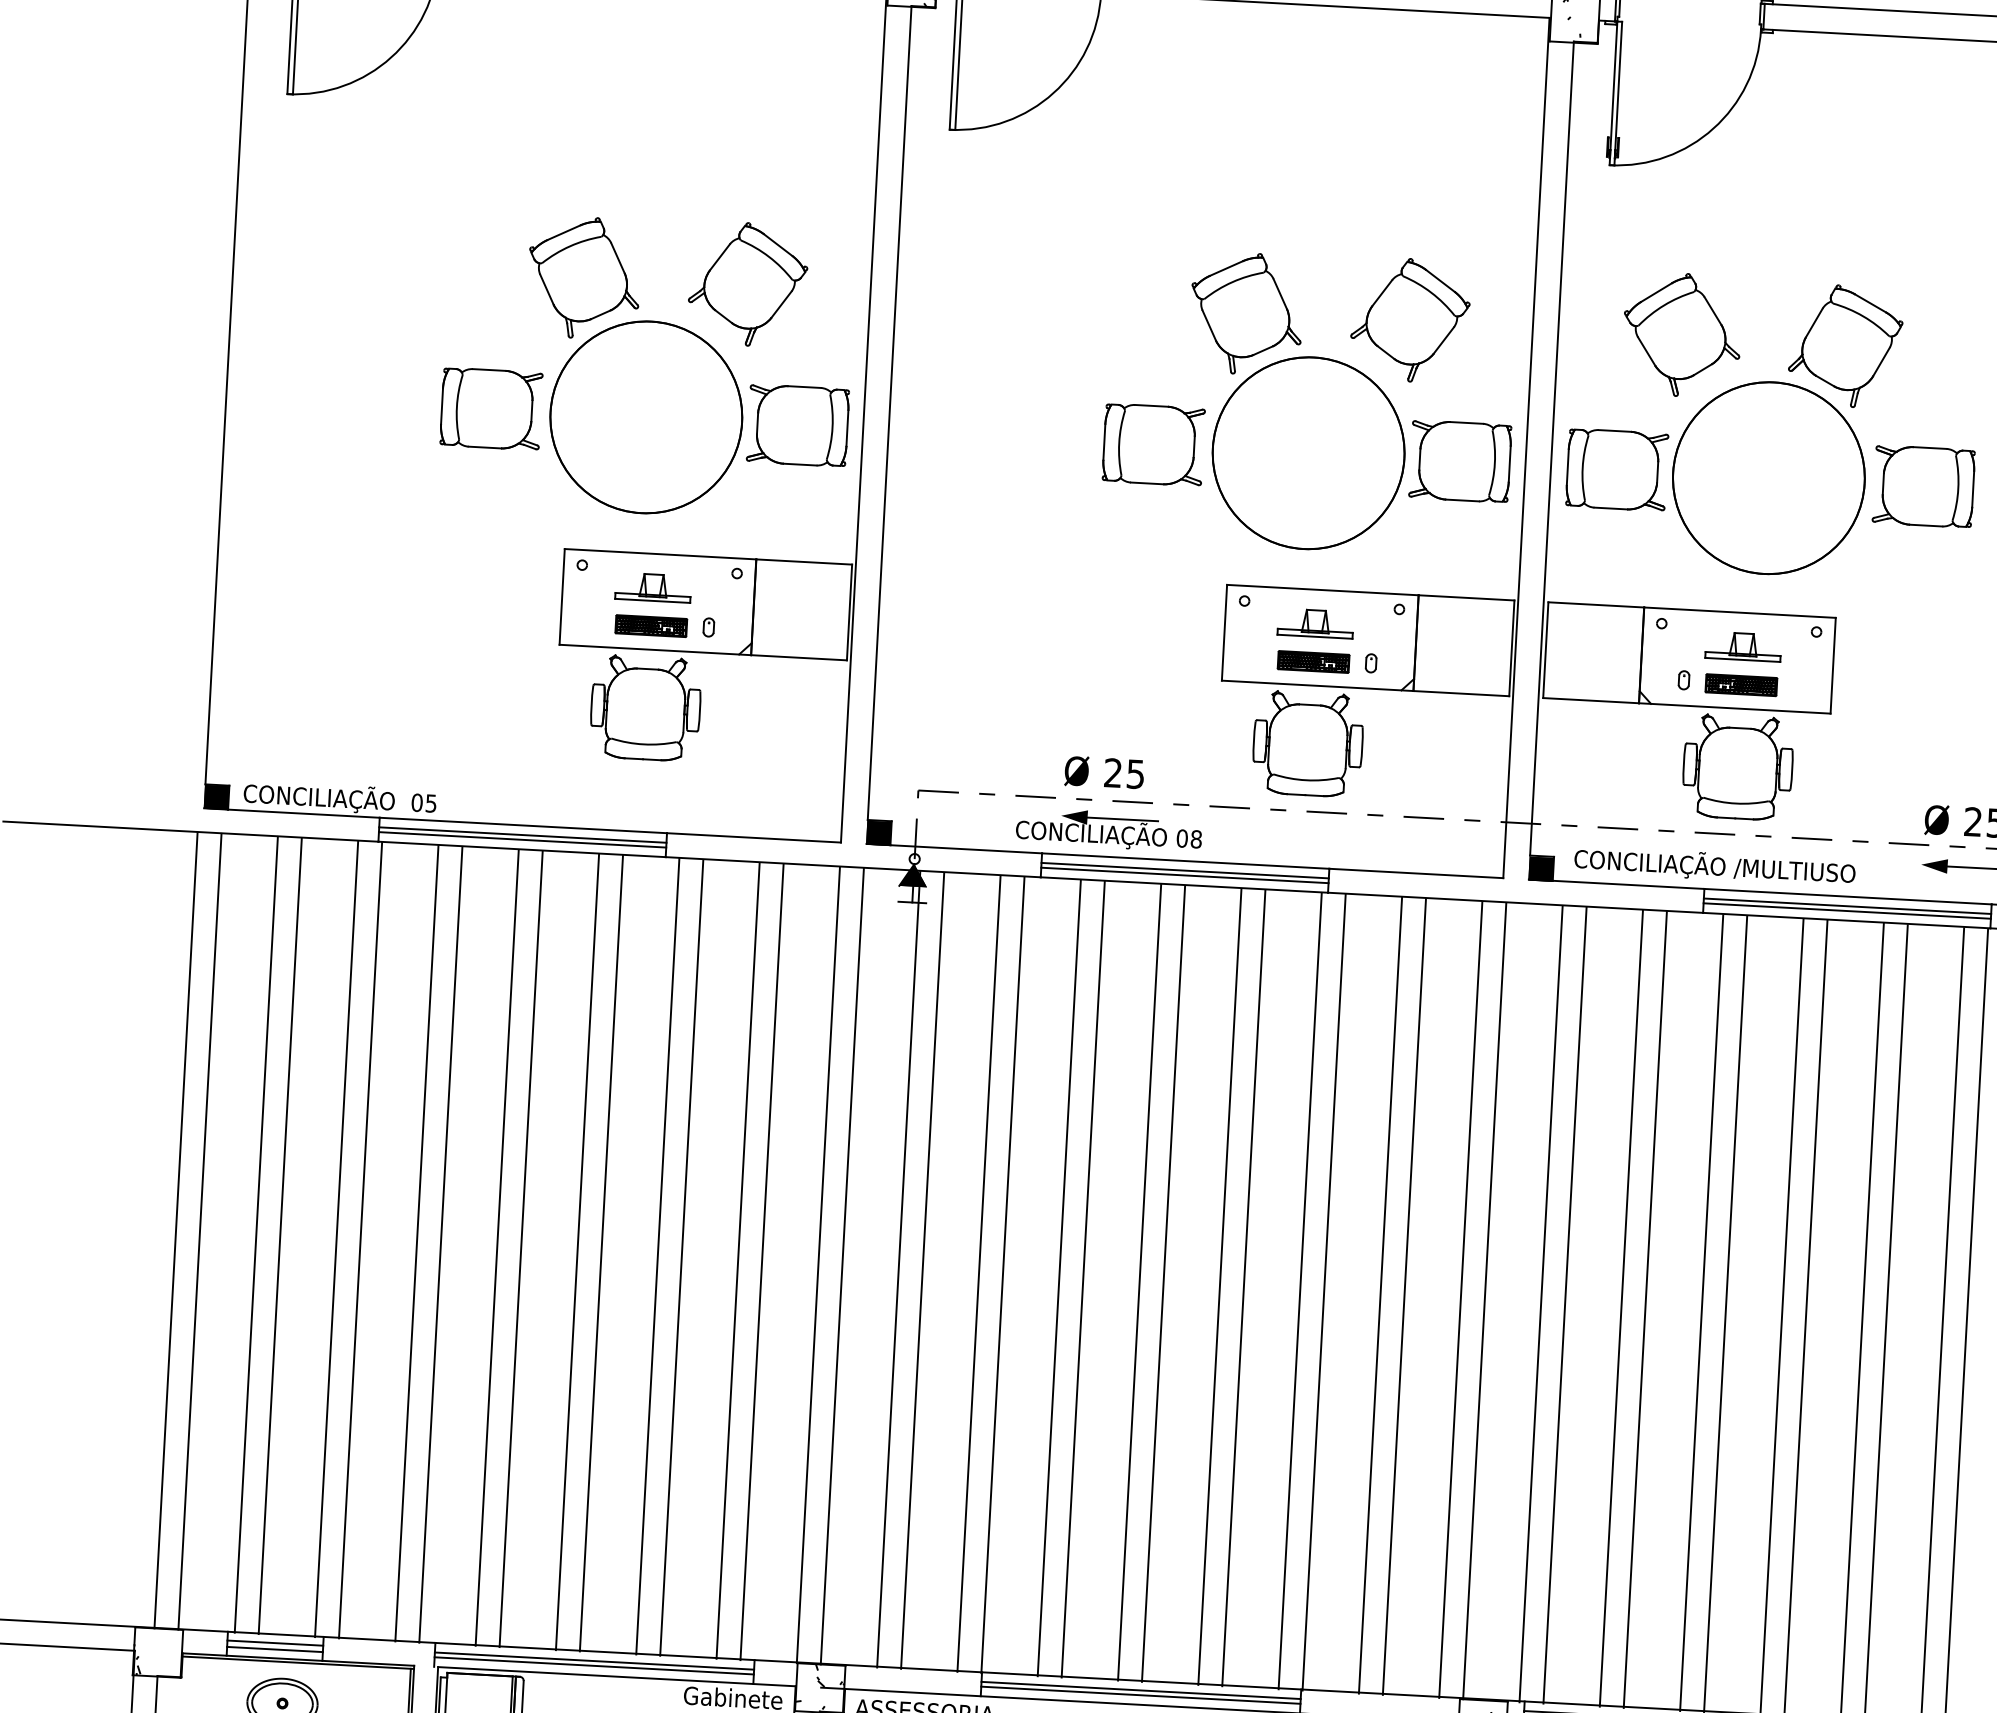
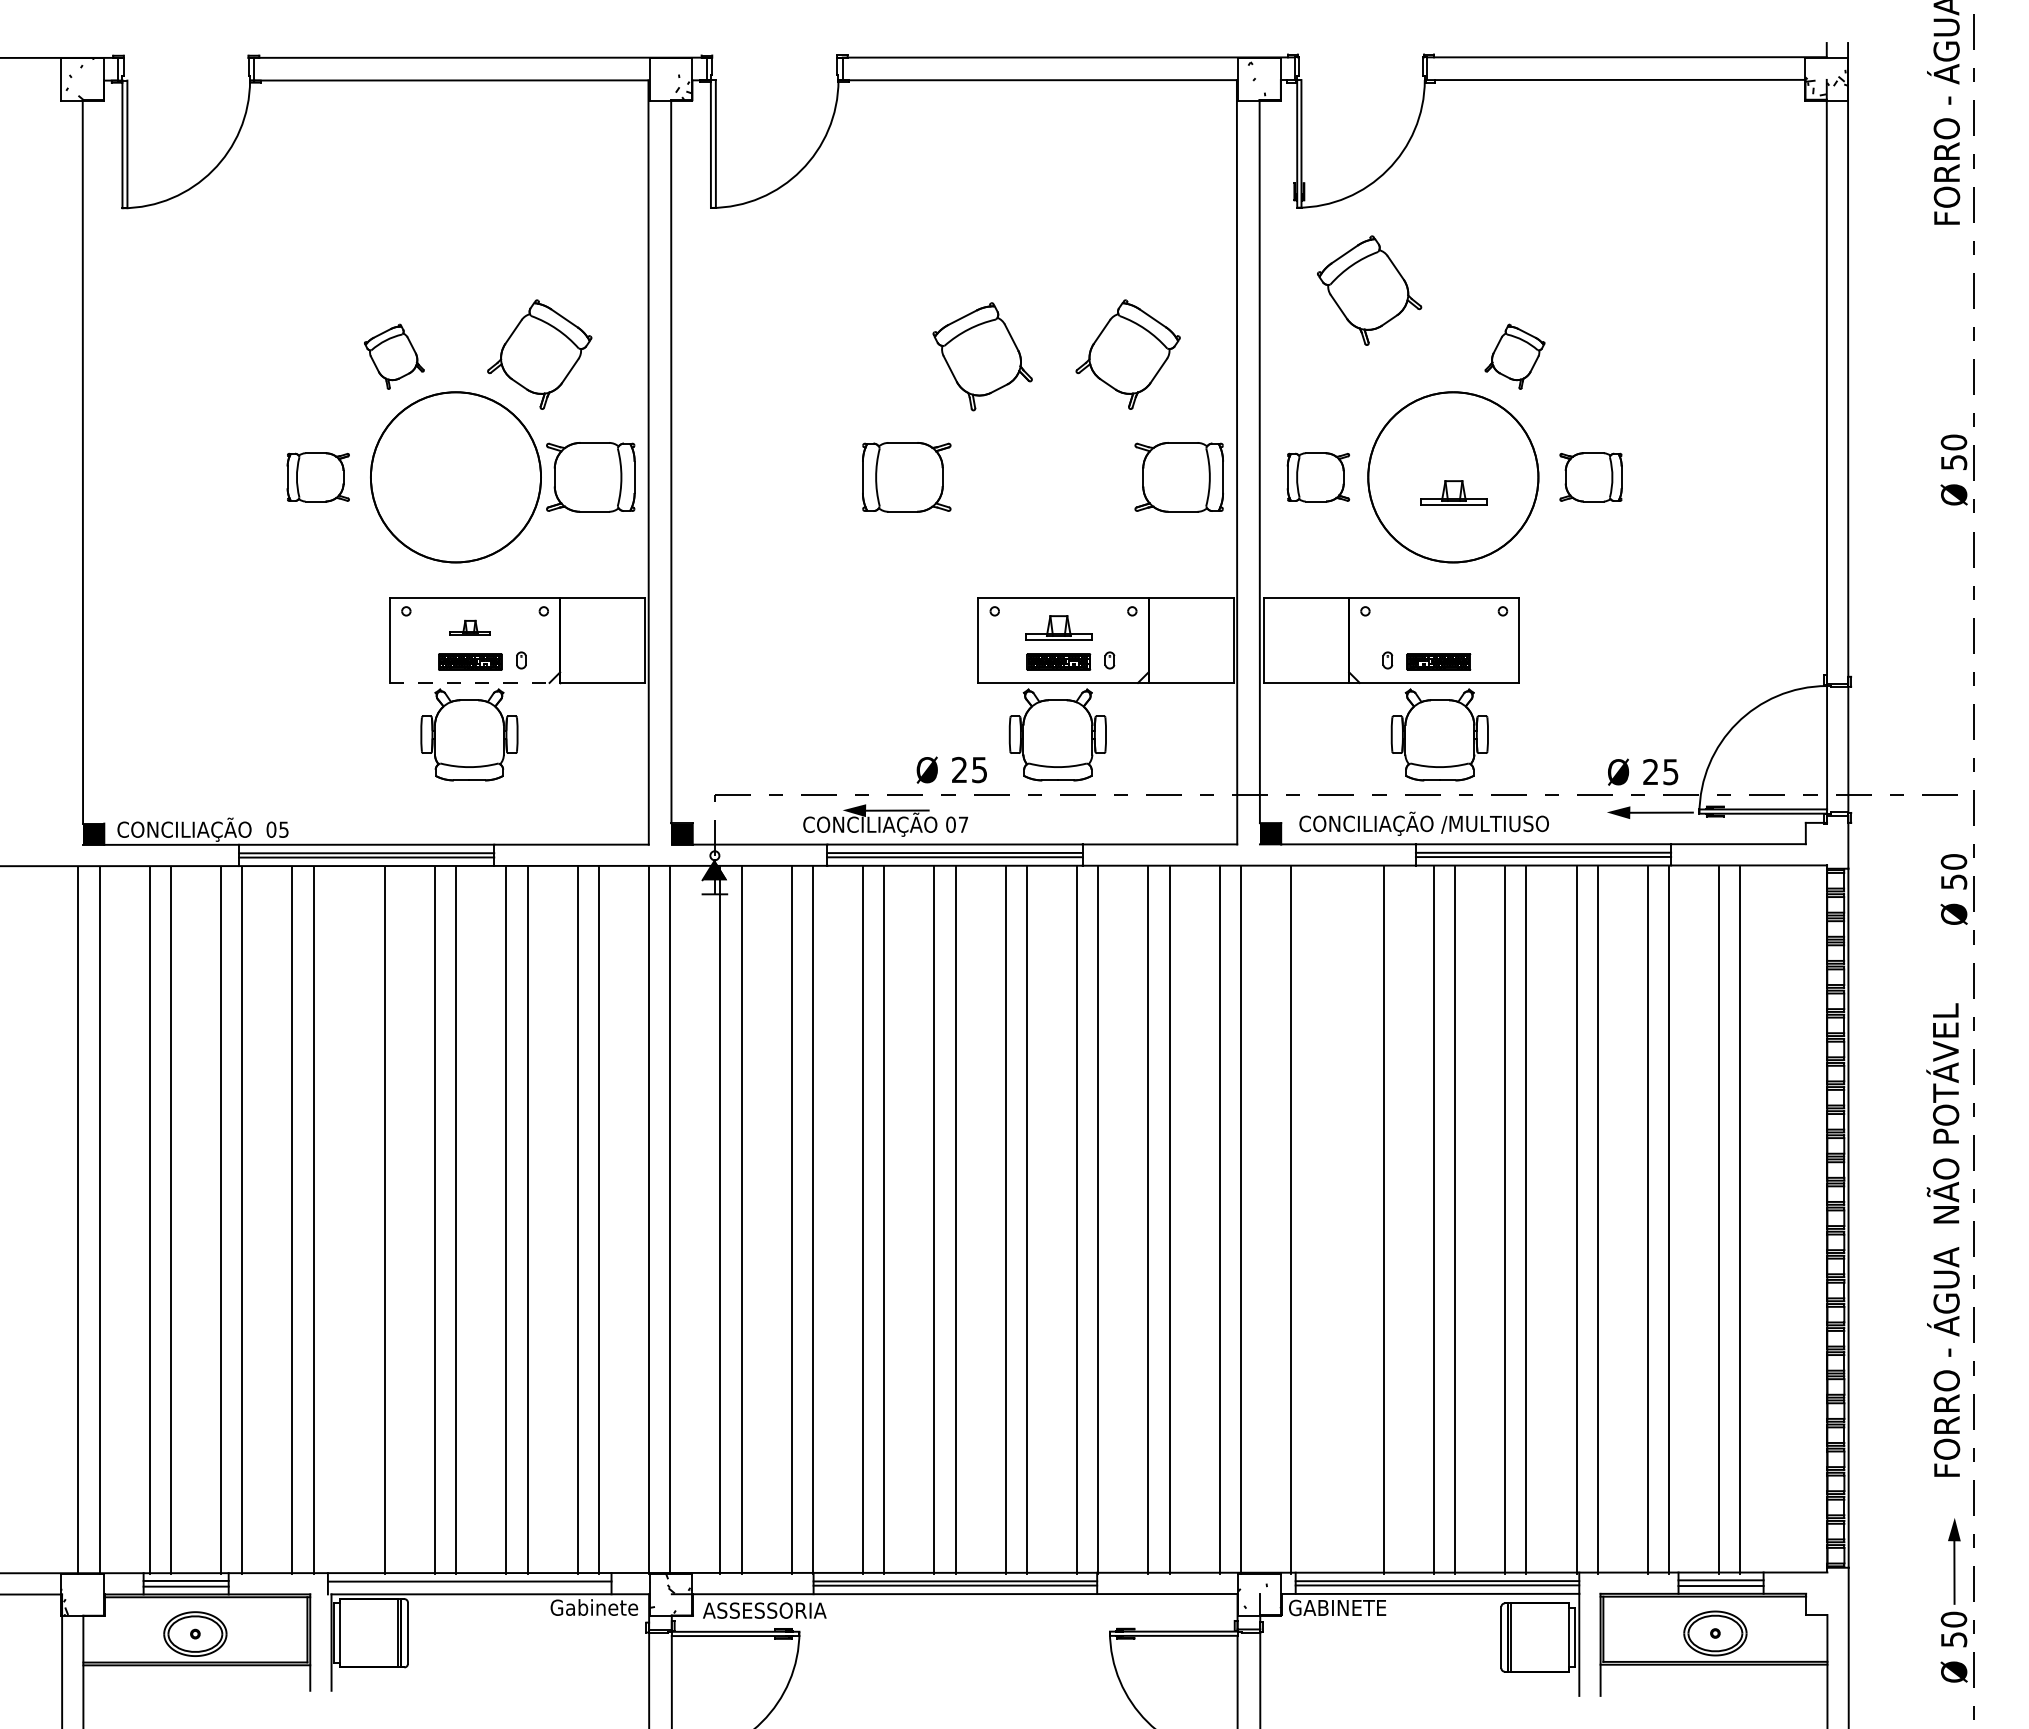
part: (584, 277) -> (394, 356), size x0.6
part: (1682, 334) -> (1369, 290), moved
part: (1845, 345) -> (1514, 356), size x0.6
part: (491, 409) -> (318, 477), size x0.7
part: (1308, 453) -> (1044, 477), removed
part: (1617, 470) -> (1318, 477), size x0.7
part: (1923, 486) -> (1590, 477), size x0.7
part: (653, 587) -> (470, 627), size x0.6
part: (1743, 646) -> (1453, 492), moved
line: (655, 649) -> (475, 682), solid -> dashed
text: (1104, 771) -> (951, 769), moved
text: (1196, 839) -> (963, 824), 08 -> 07
line: (496, 1247) -> (363, 1219), removed
line: (1565, 1304) -> (1312, 1219), removed
line: (1621, 1307) -> (1362, 1219), removed
line: (593, 1665) -> (469, 1585), removed

